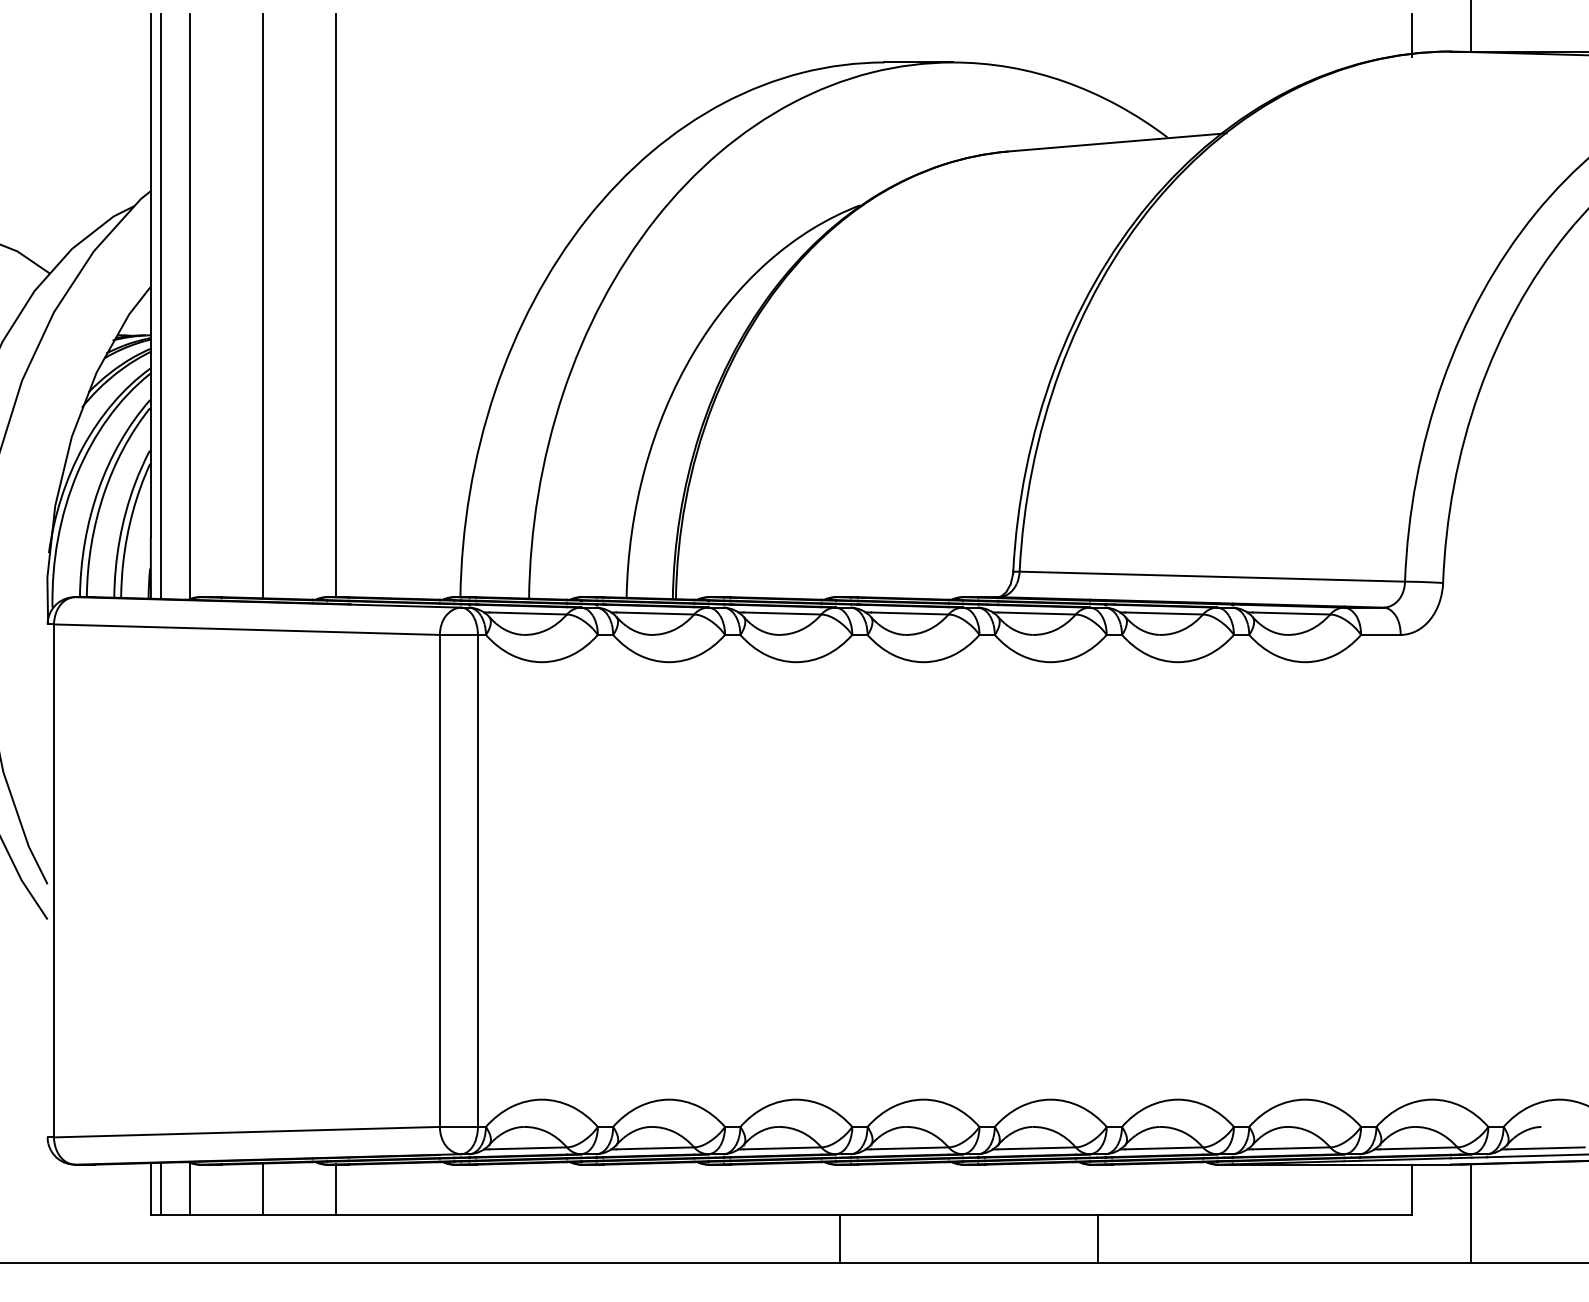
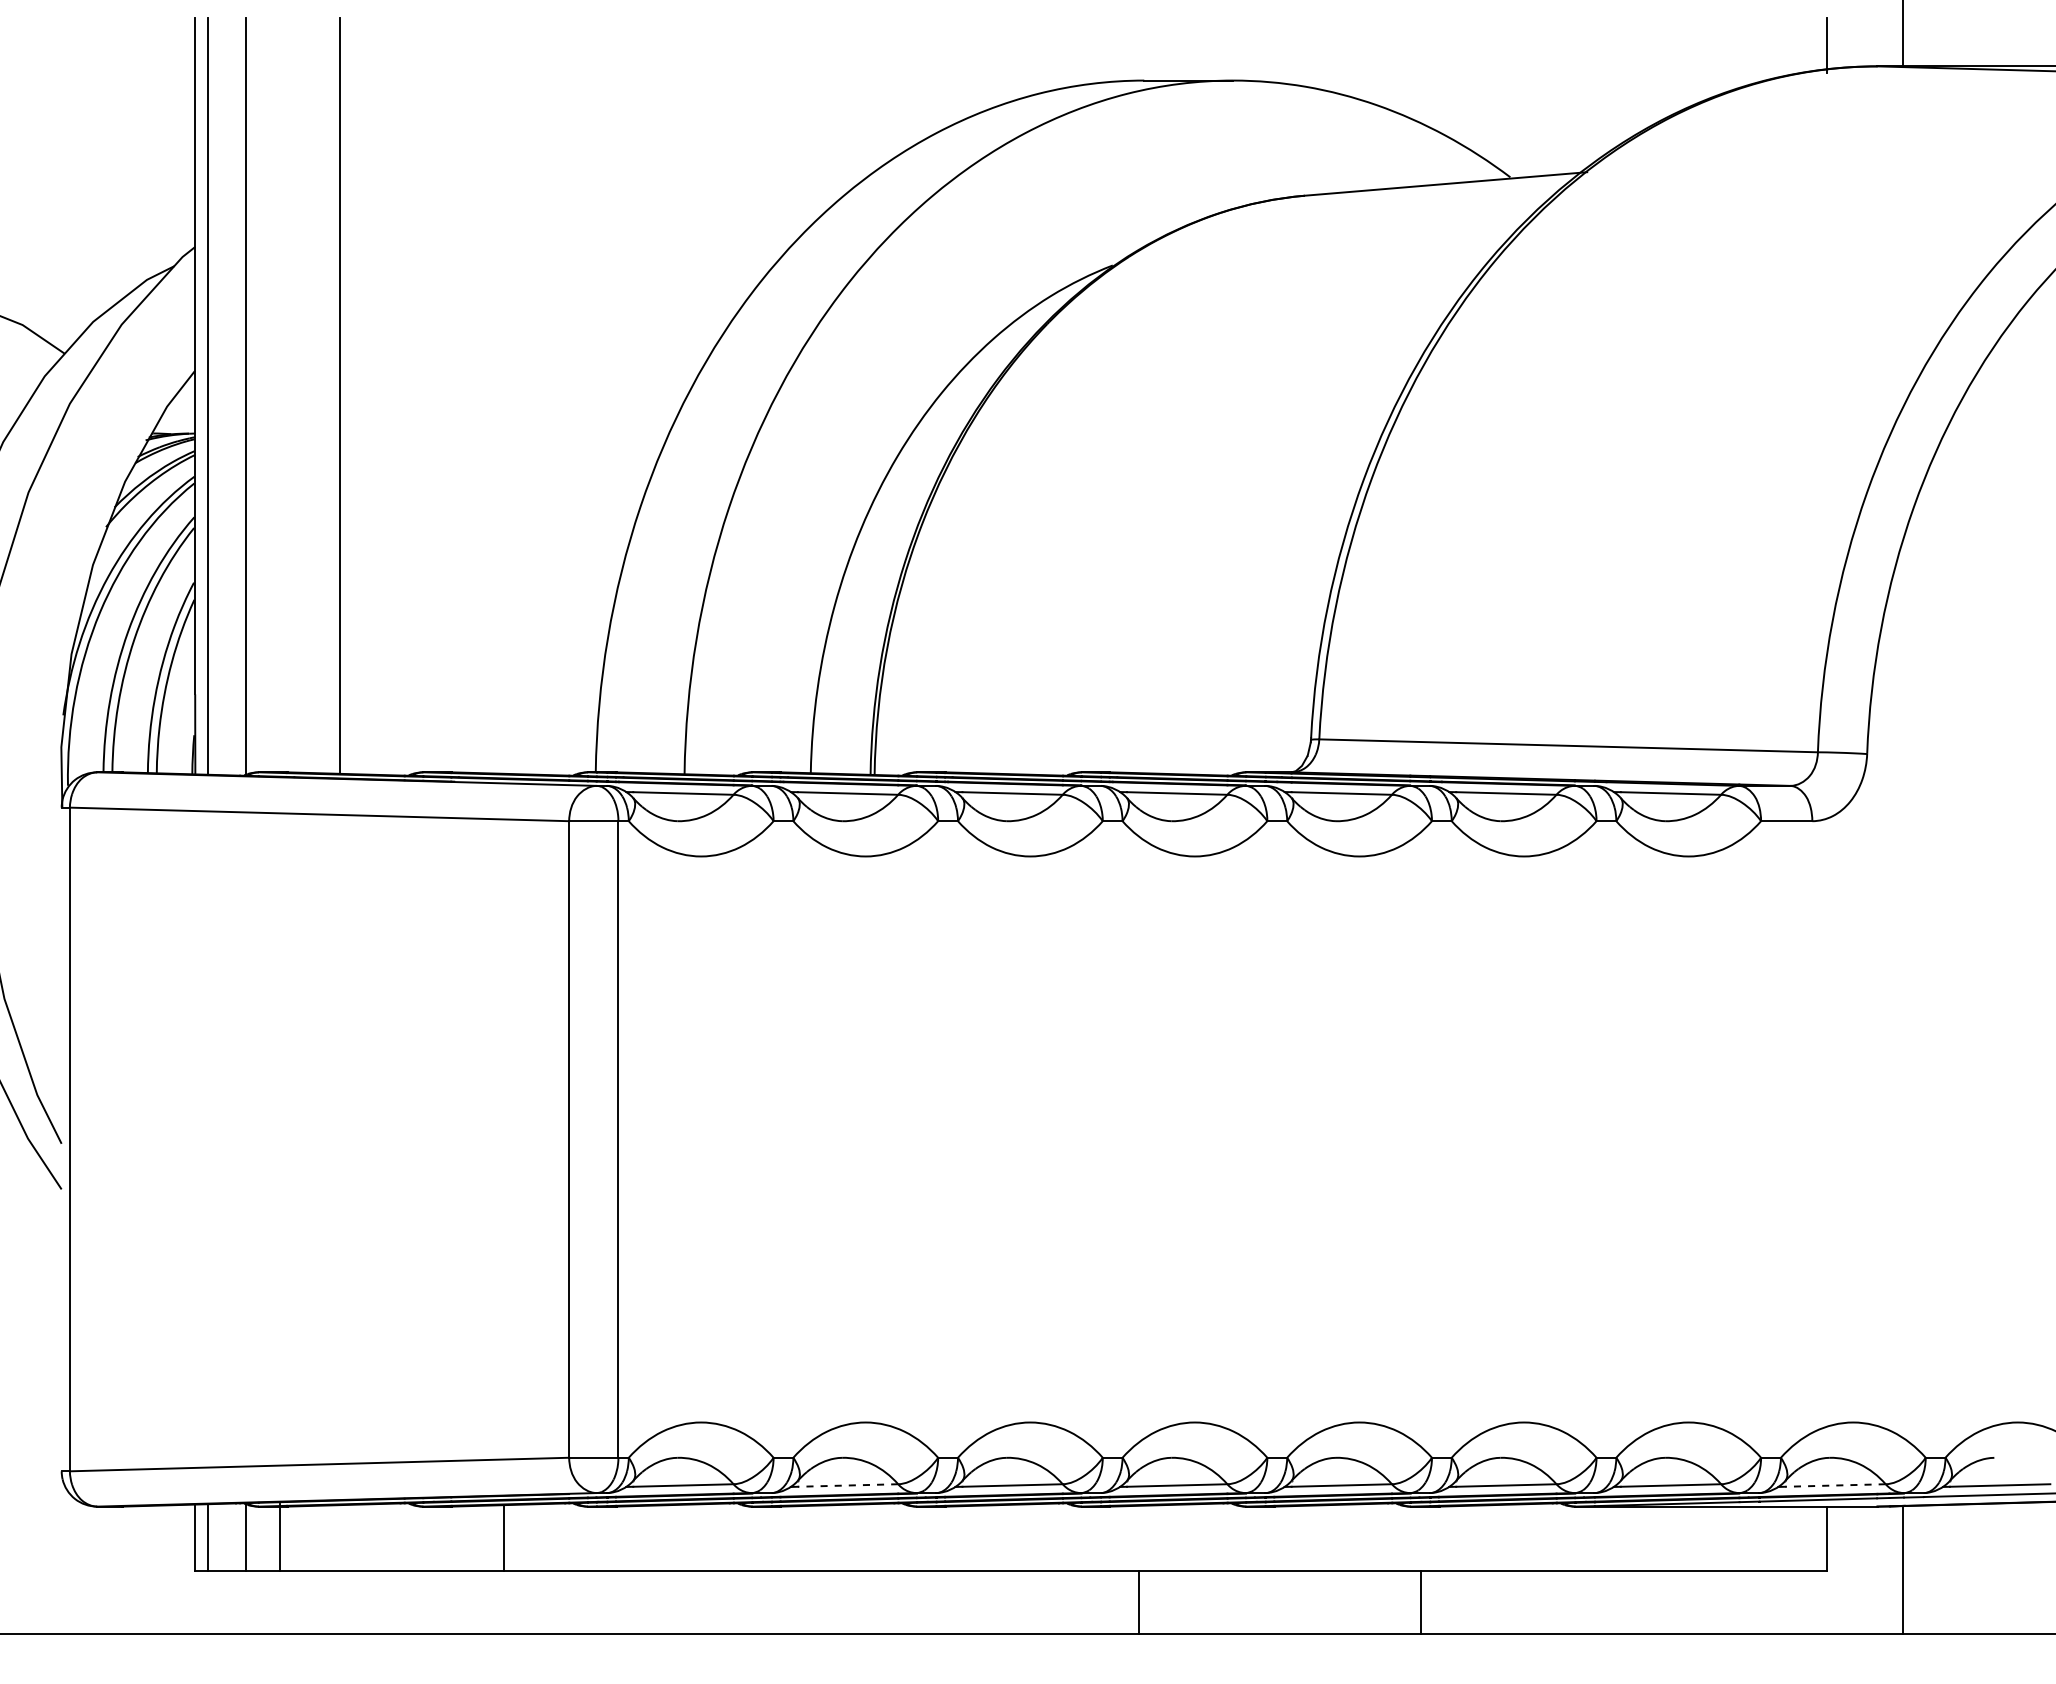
line: (336, 305) -> (435, 395), removed
line: (654, 1148) -> (847, 1485), solid -> dashed
line: (1418, 1148) -> (1835, 1485), solid -> dashed
line: (263, 1188) -> (280, 1537), moved
line: (336, 1189) -> (504, 1538), moved
line: (839, 1238) -> (1138, 1602), moved

